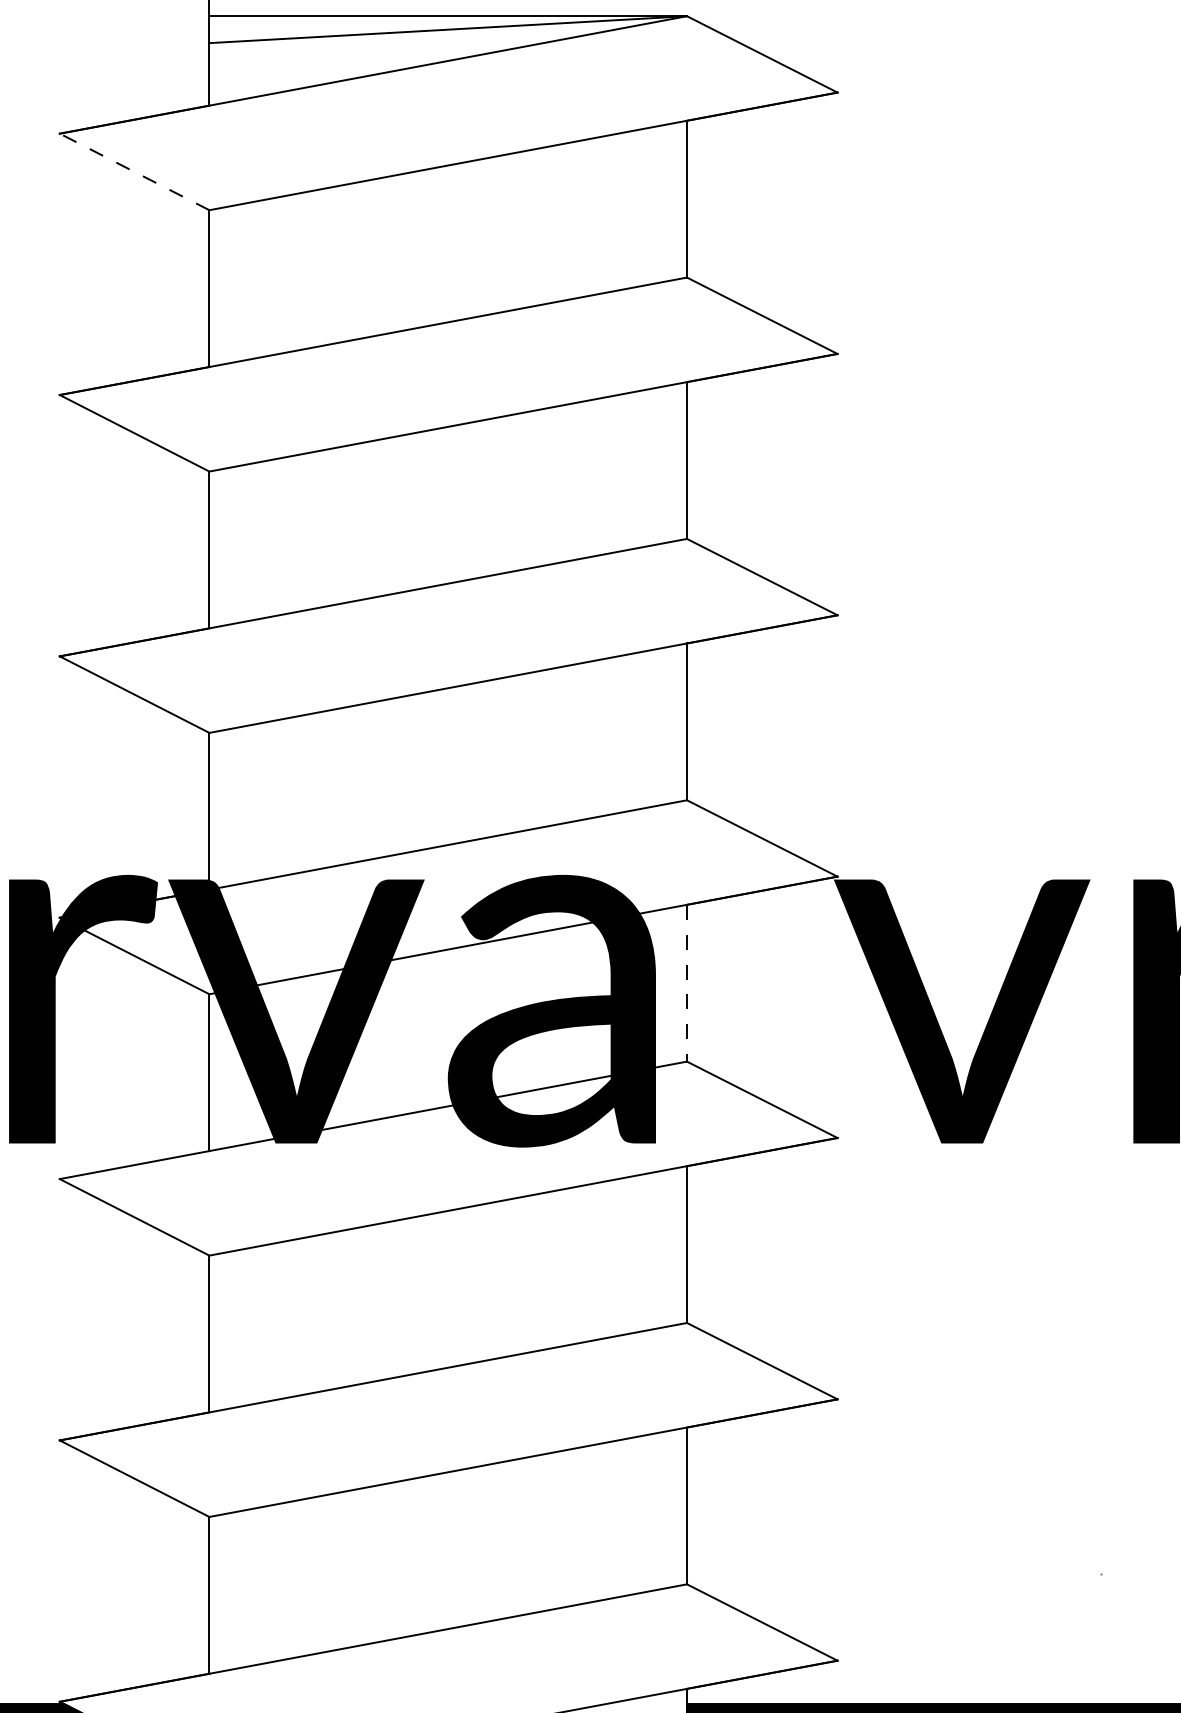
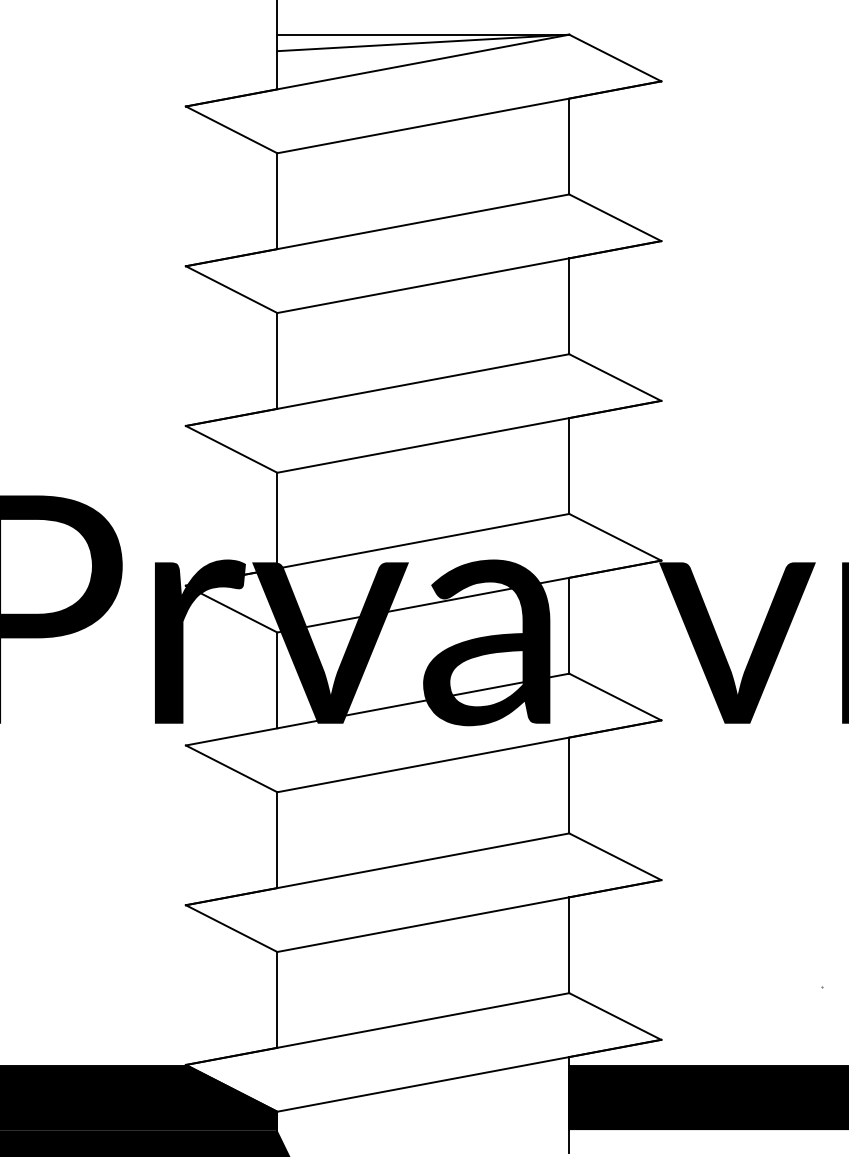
line: (134, 171) -> (231, 129), dashed -> solid
line: (687, 982) -> (569, 625), dashed -> solid

